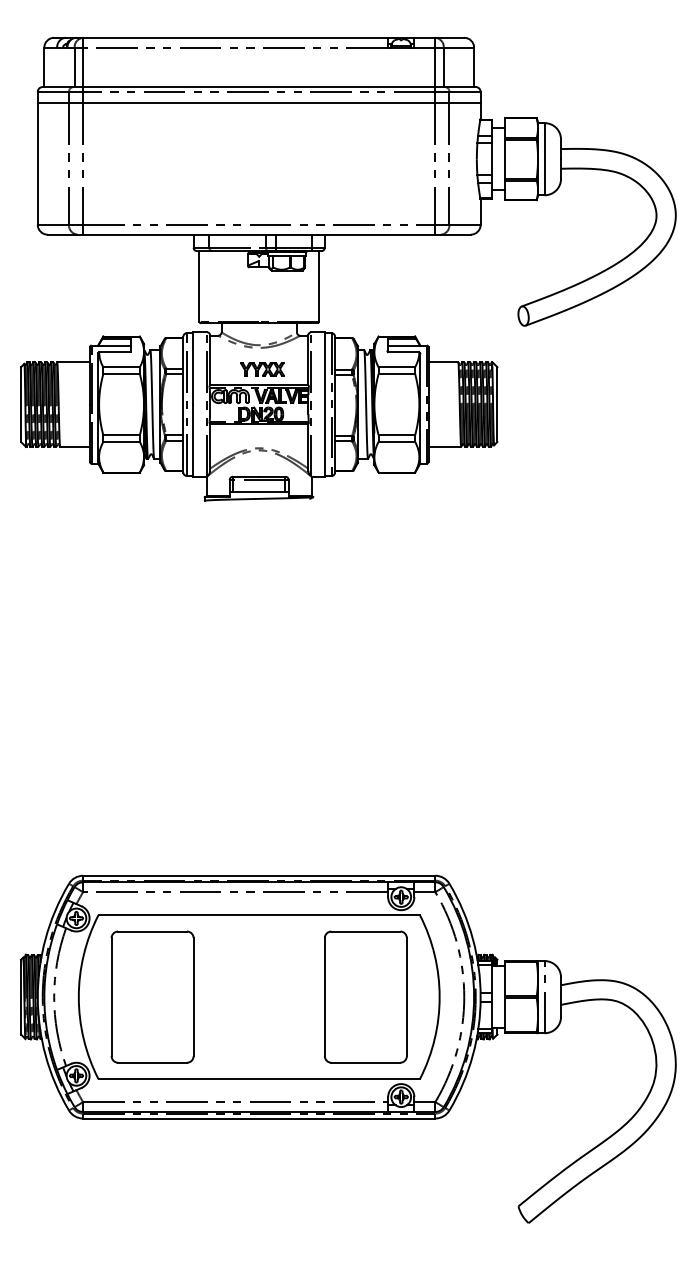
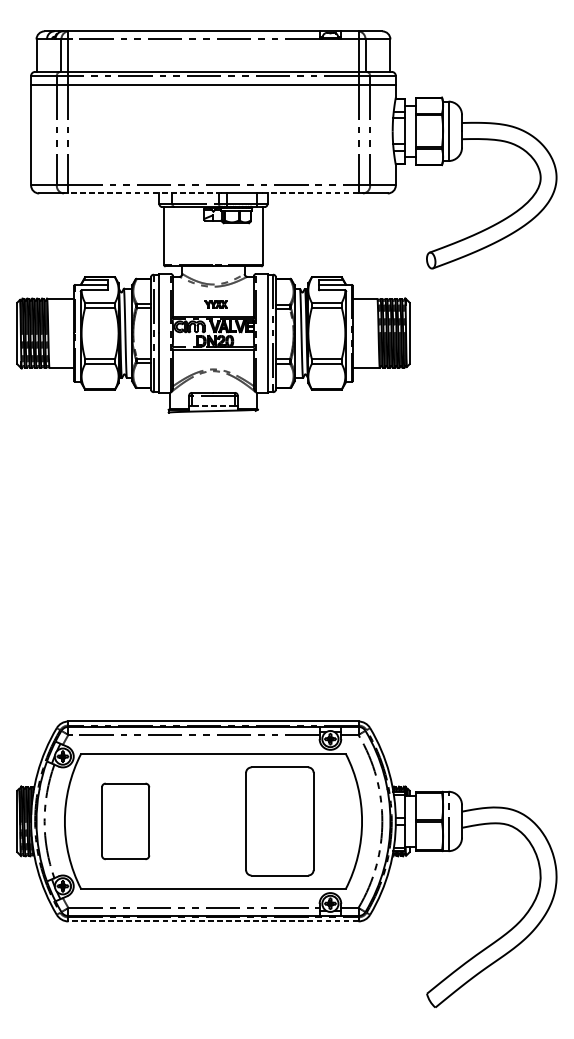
line: (175, 234) -> (144, 193), solid -> dashed
line: (376, 234) -> (310, 193), solid -> dashed
part: (262, 369) -> (216, 304), size x0.6
line: (258, 492) -> (212, 405), solid -> dashed
part: (152, 996) -> (125, 820), size x0.7
part: (365, 996) -> (279, 820), moved
line: (258, 1118) -> (212, 921), solid -> dashed

